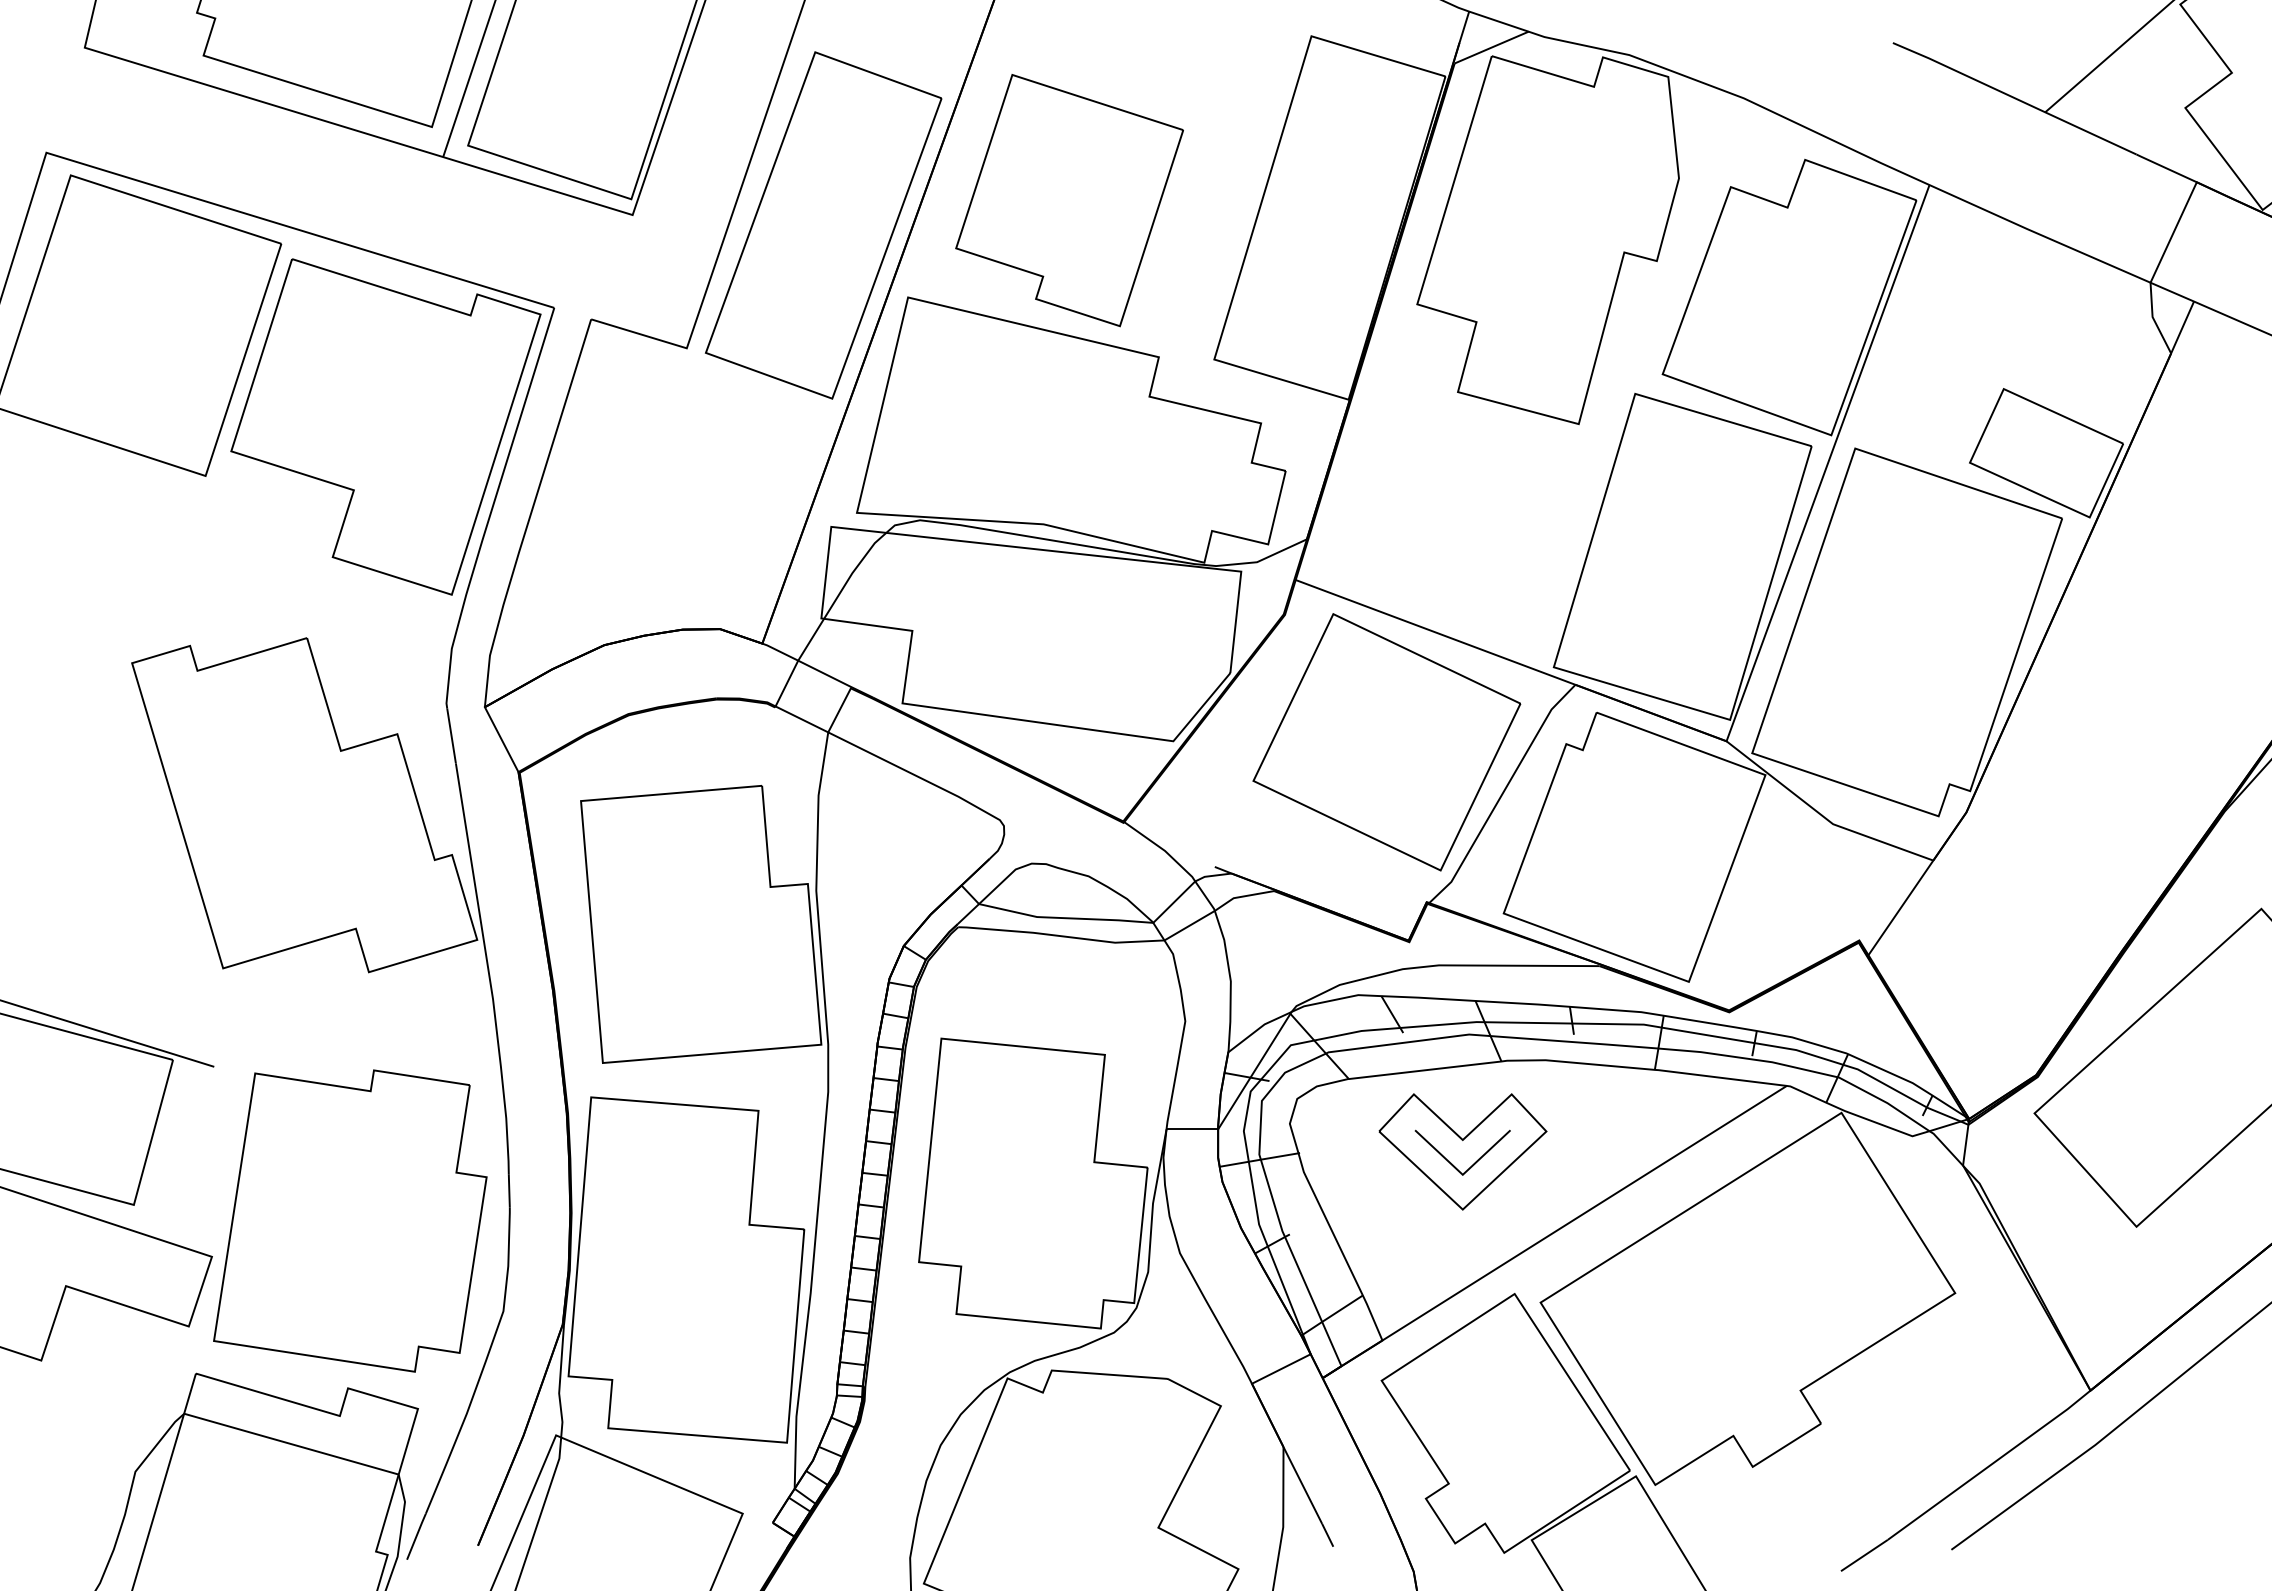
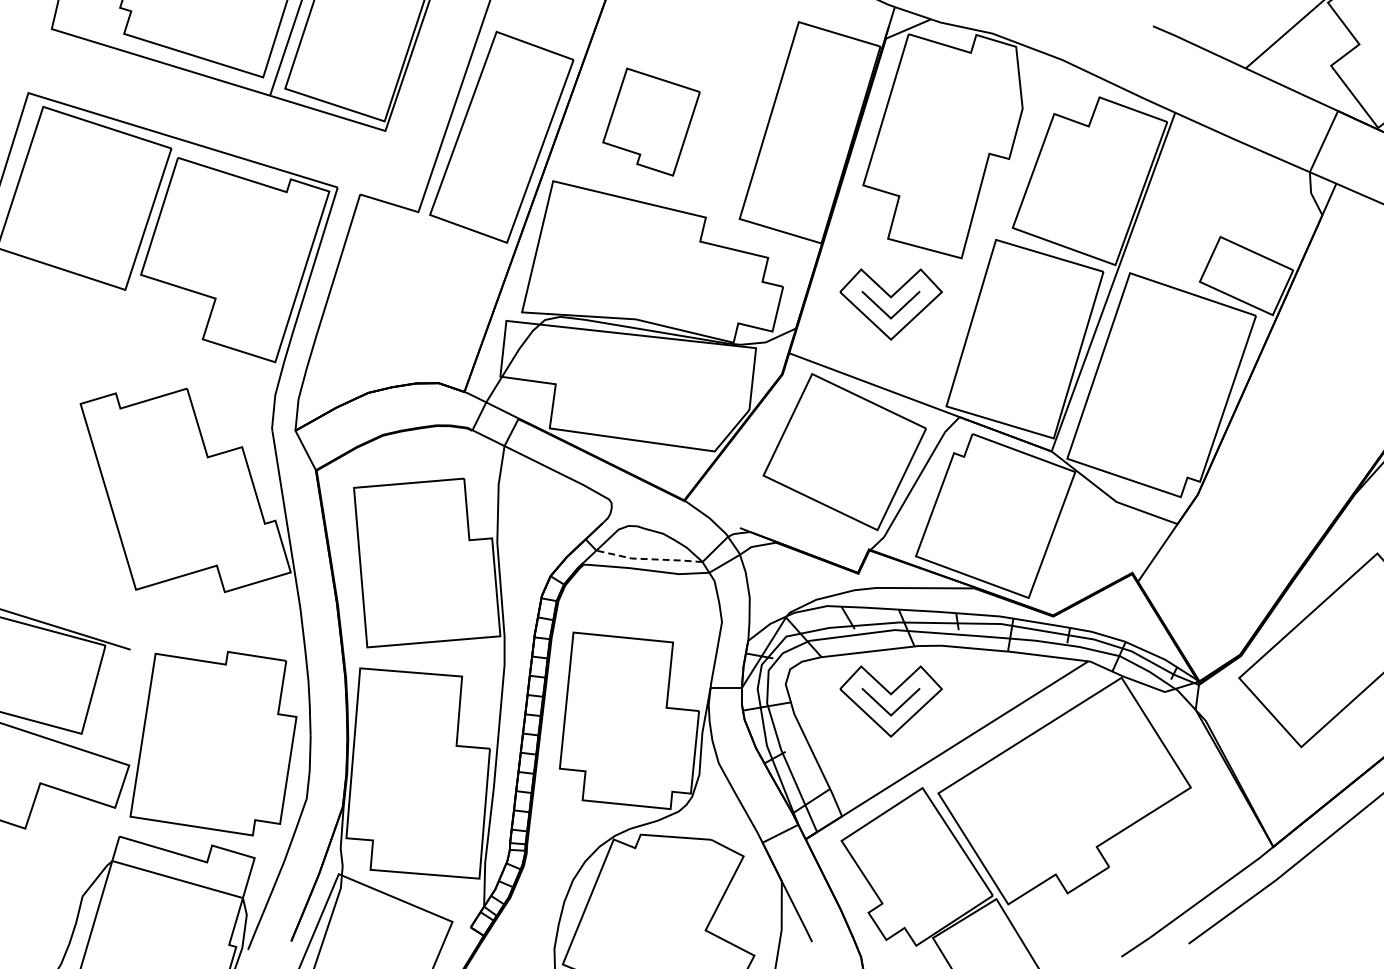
part: (1069, 199) -> (651, 121), size x0.7
part: (1461, 499) -> (890, 304), added
line: (1064, 918) -> (648, 559), solid -> dashed

